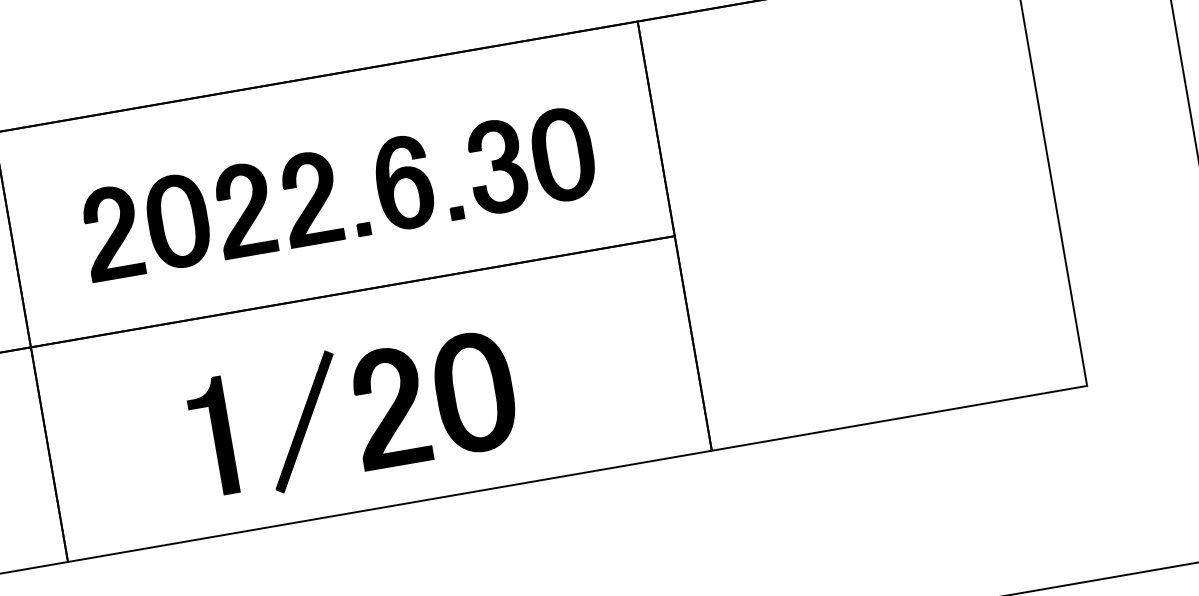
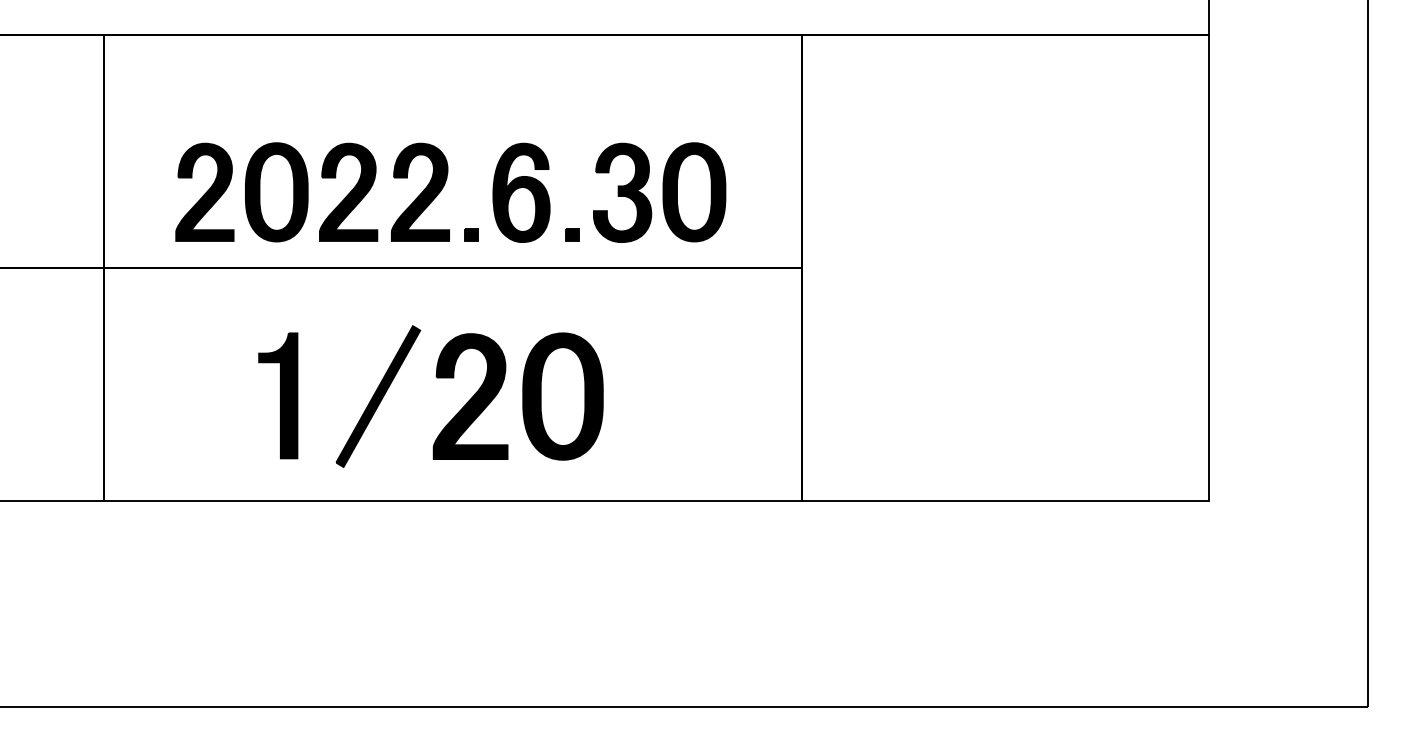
part: (331, 189) -> (444, 186), moved

